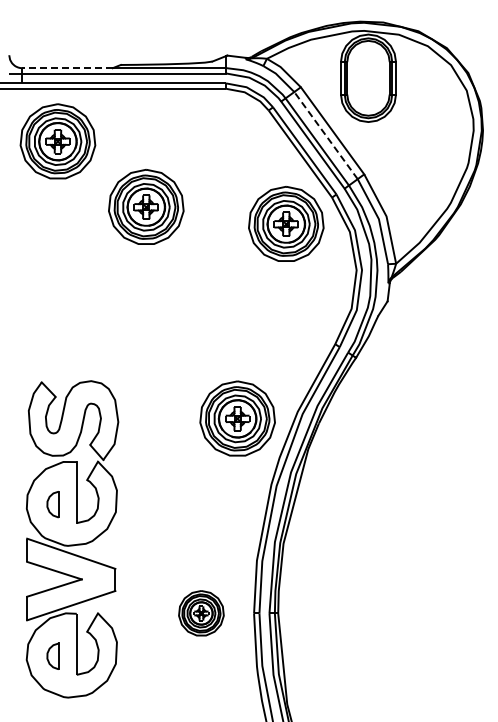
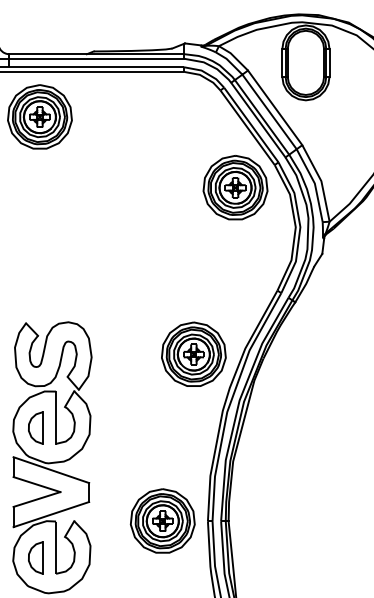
line: (67, 68) -> (48, 54), dashed -> solid
line: (326, 135) -> (269, 111), dashed -> solid
part: (146, 206) -> (115, 172), removed
part: (52, 504) -> (35, 427), size x1.43
part: (201, 613) -> (162, 521), size x1.67
part: (52, 656) -> (35, 558), size x1.43

